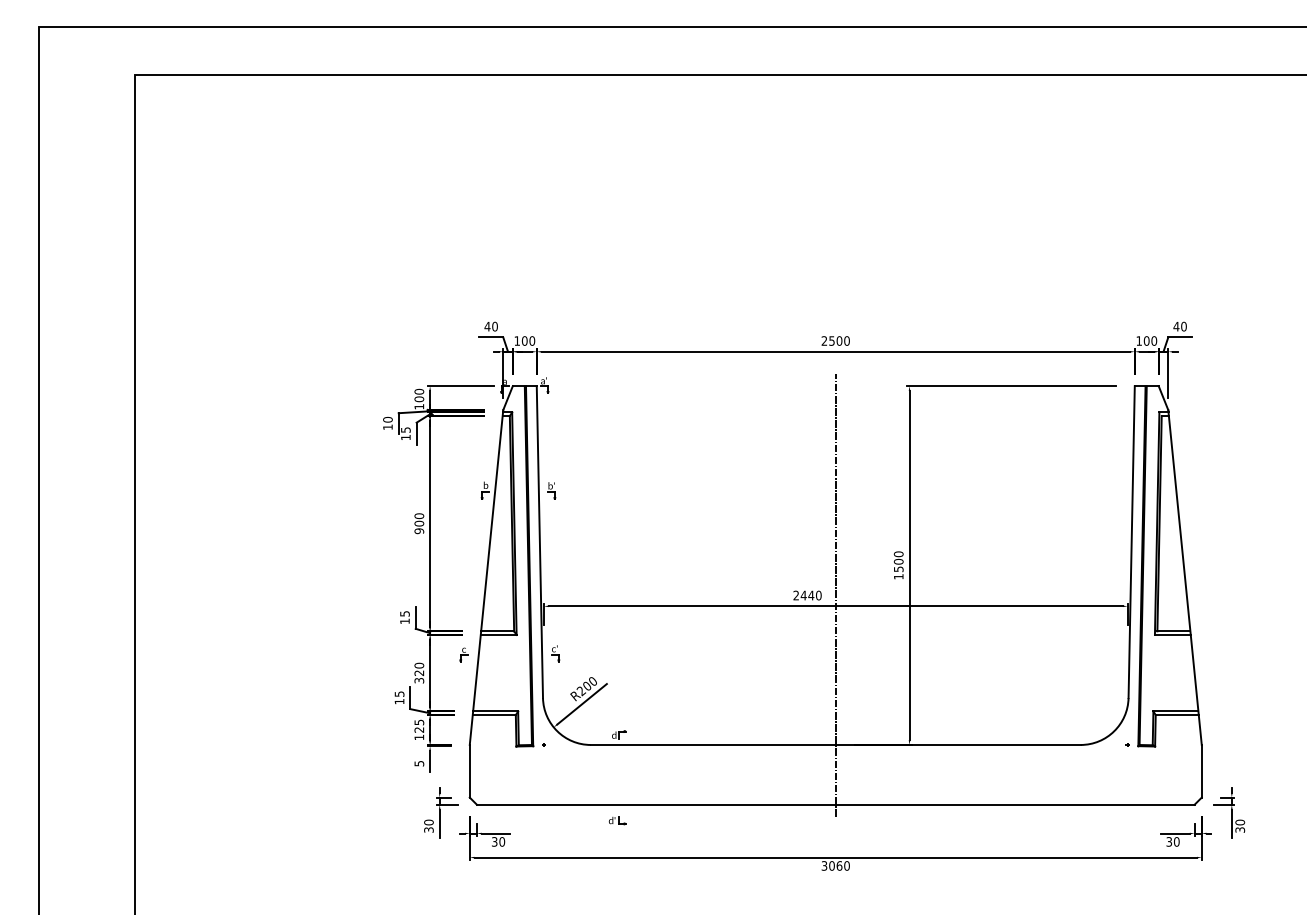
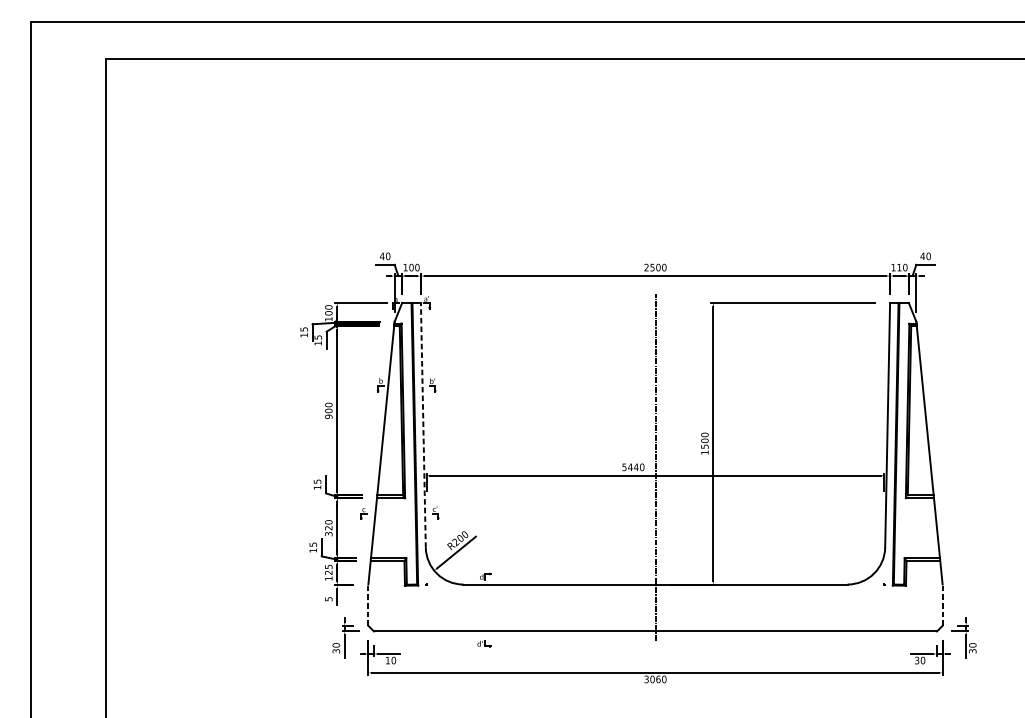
text: (1146, 340) -> (899, 267), 100 -> 110
text: (387, 419) -> (303, 329), 10 -> 15
line: (539, 542) -> (423, 425), solid -> dashed
text: (795, 595) -> (623, 467), 2440 -> 5440
line: (469, 770) -> (368, 604), solid -> dashed
line: (1201, 770) -> (942, 604), solid -> dashed
text: (494, 841) -> (387, 660), 30 -> 10

